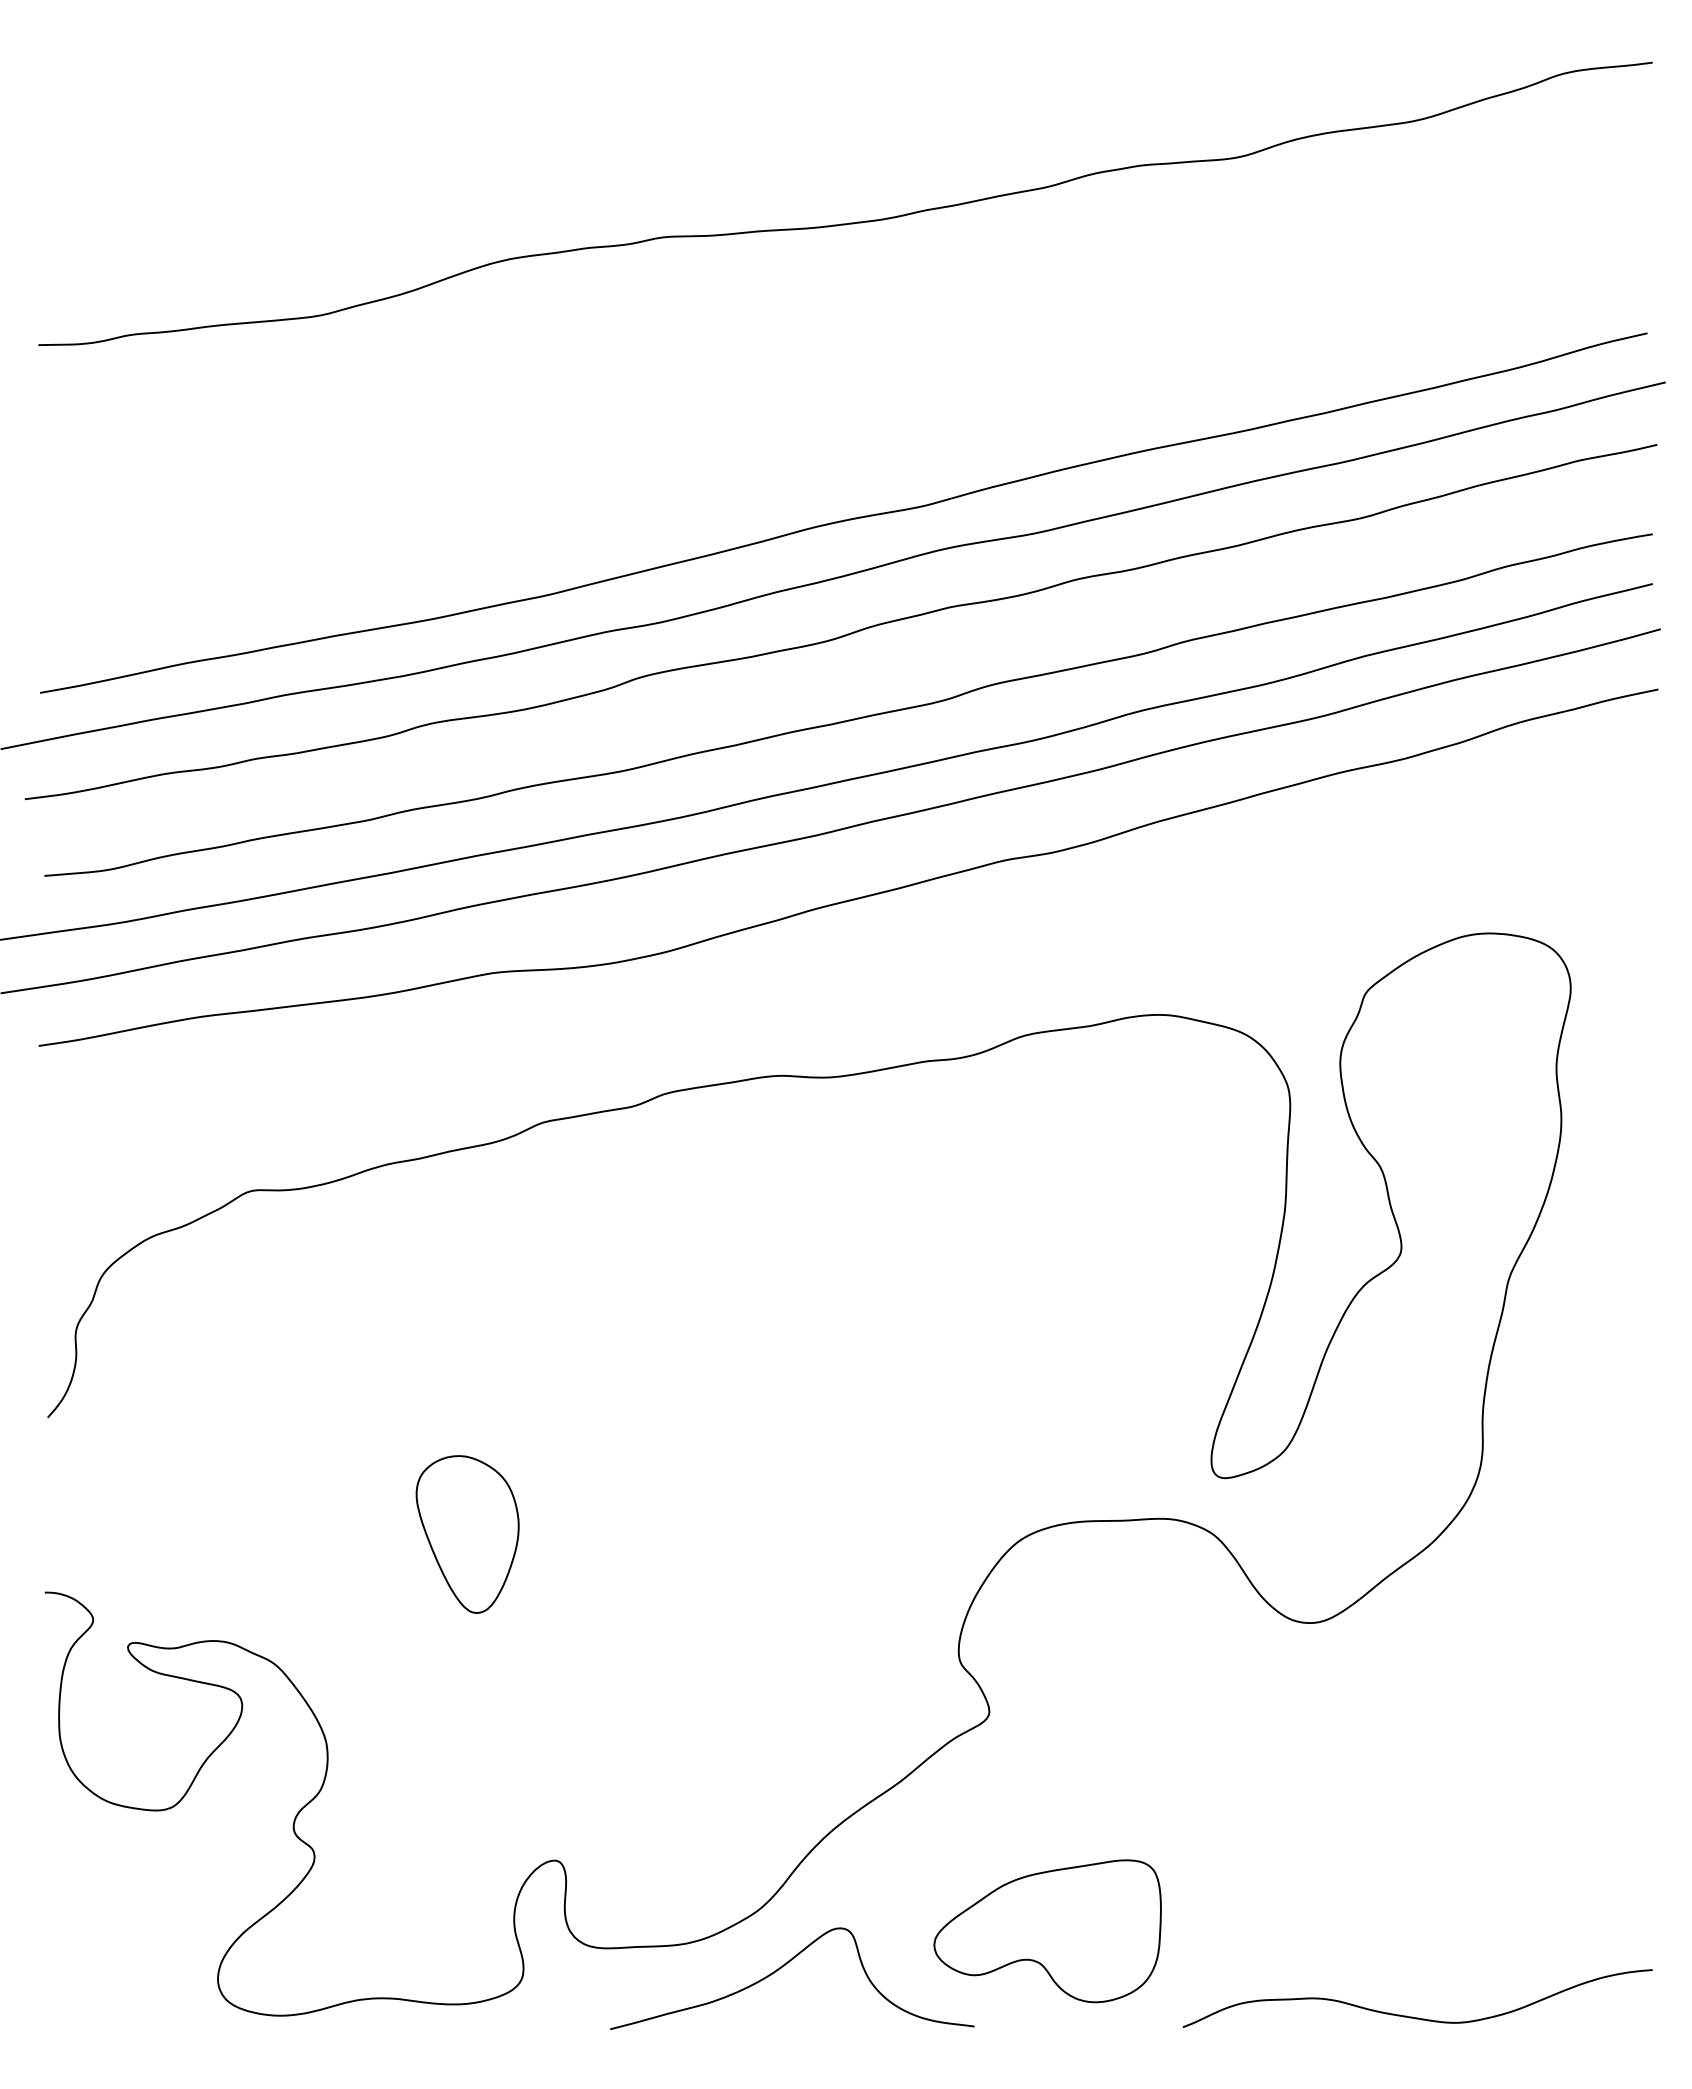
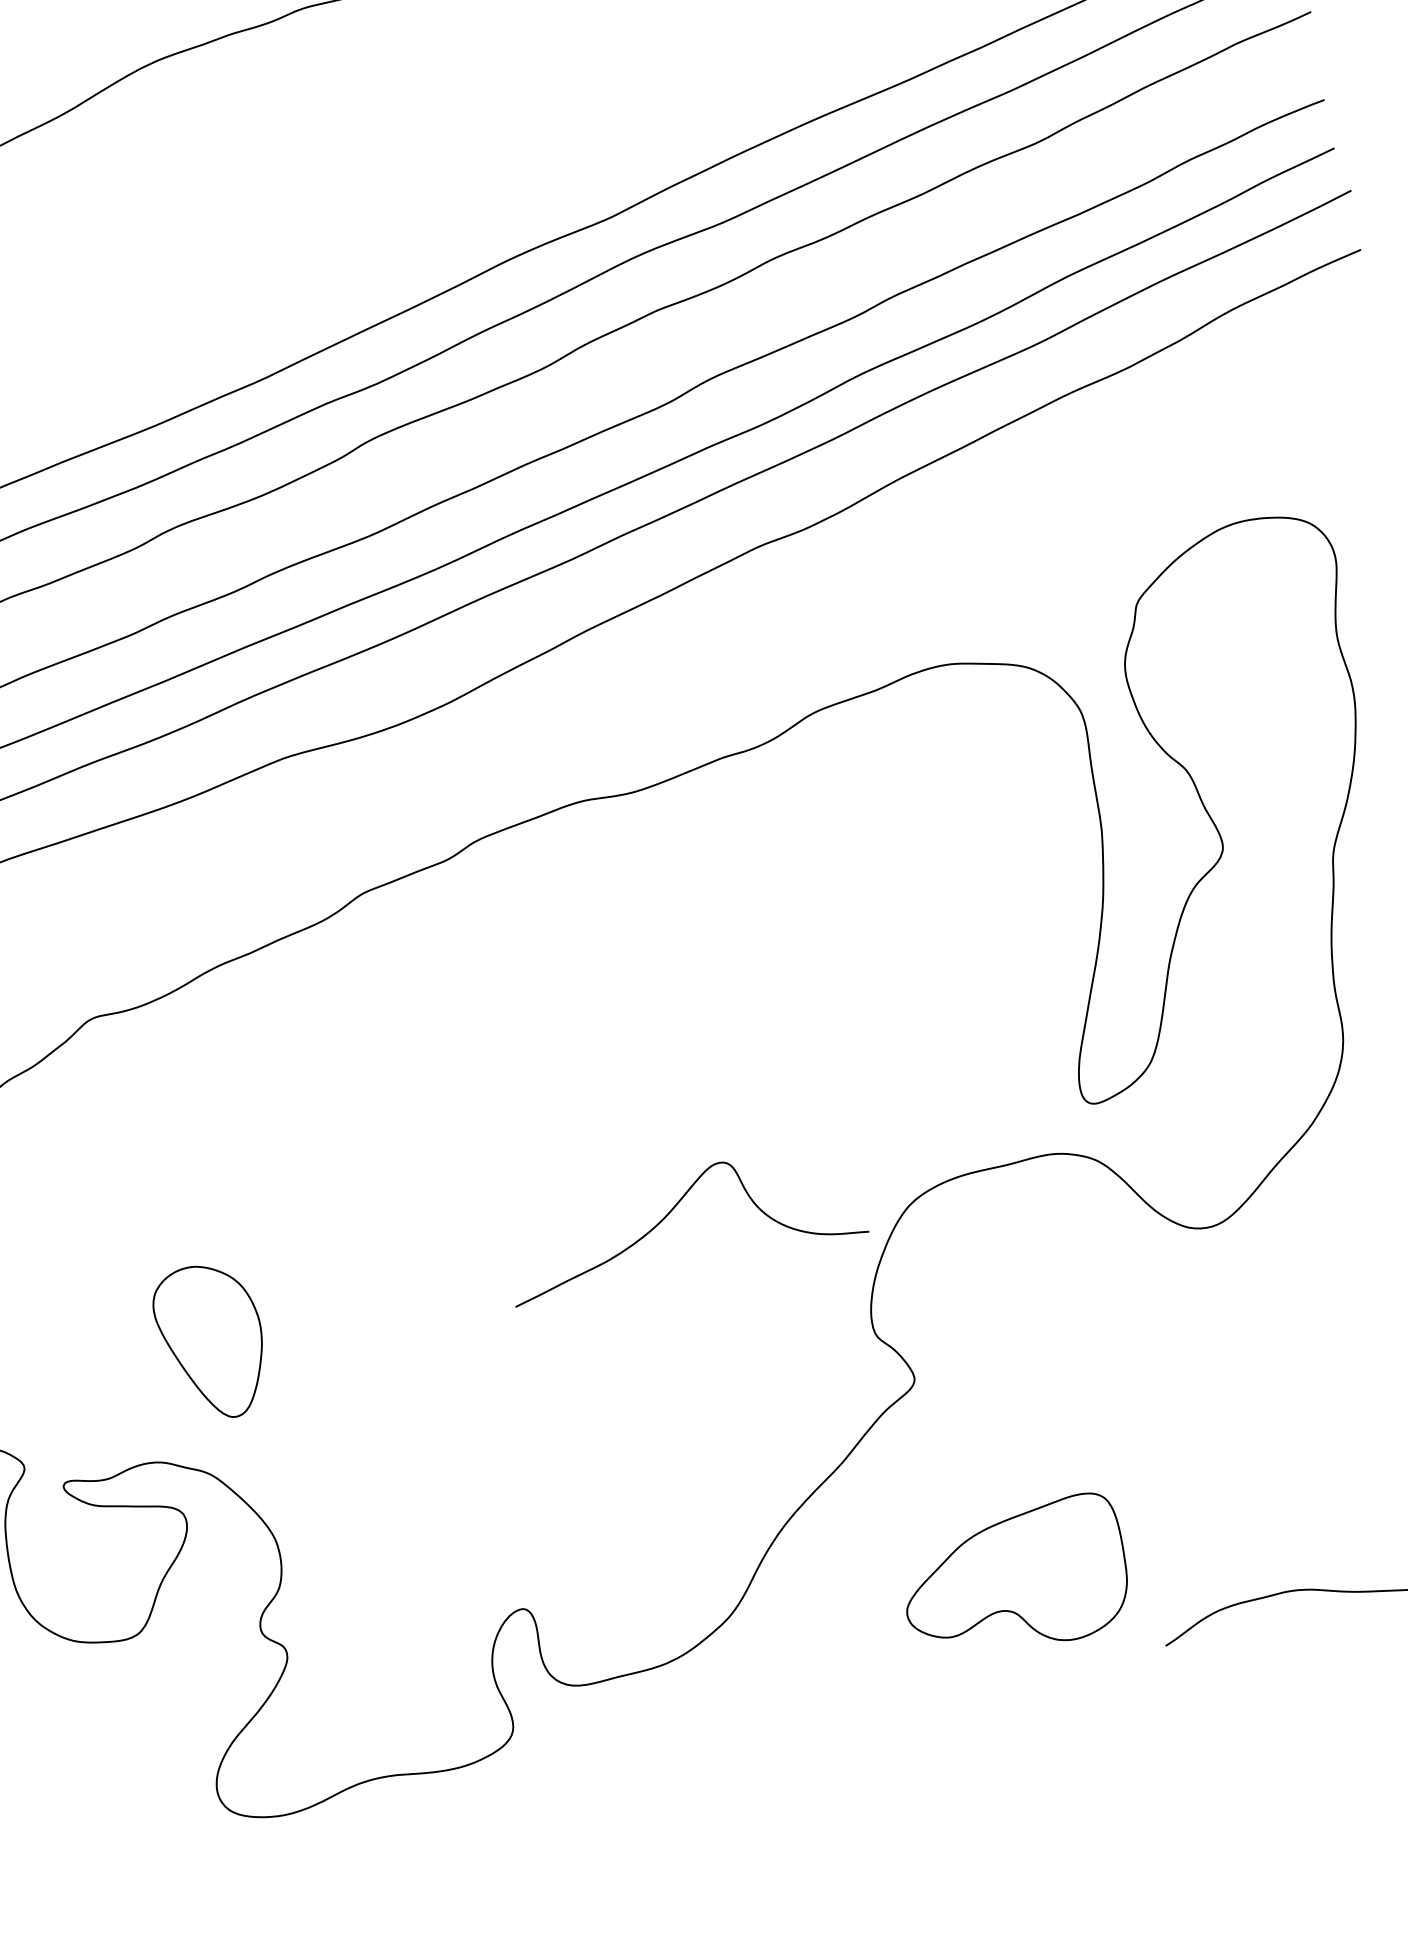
part: (467, 1534) -> (211, 1342), moved
curve: (784, 1966) -> (672, 1211), moved

